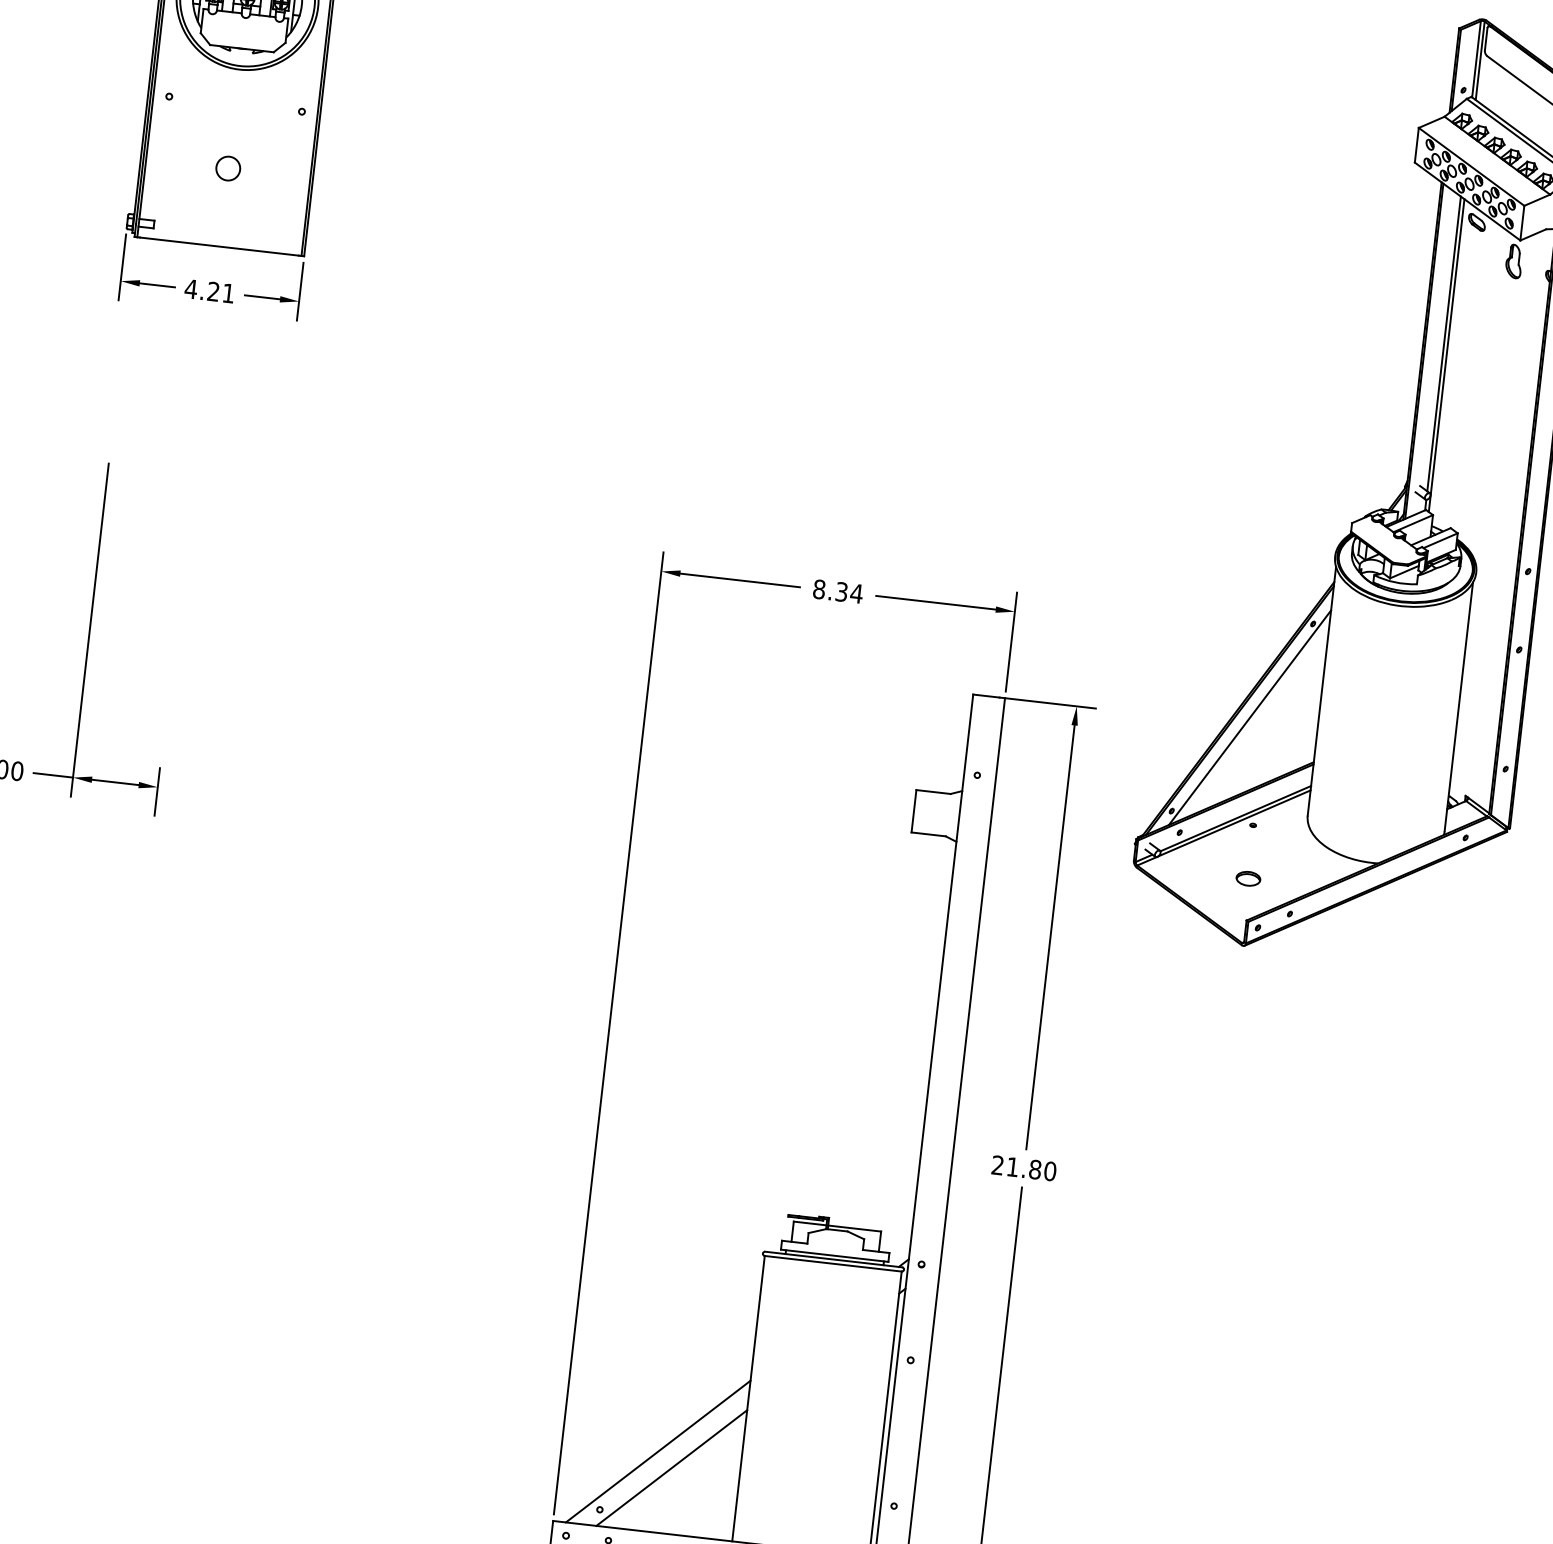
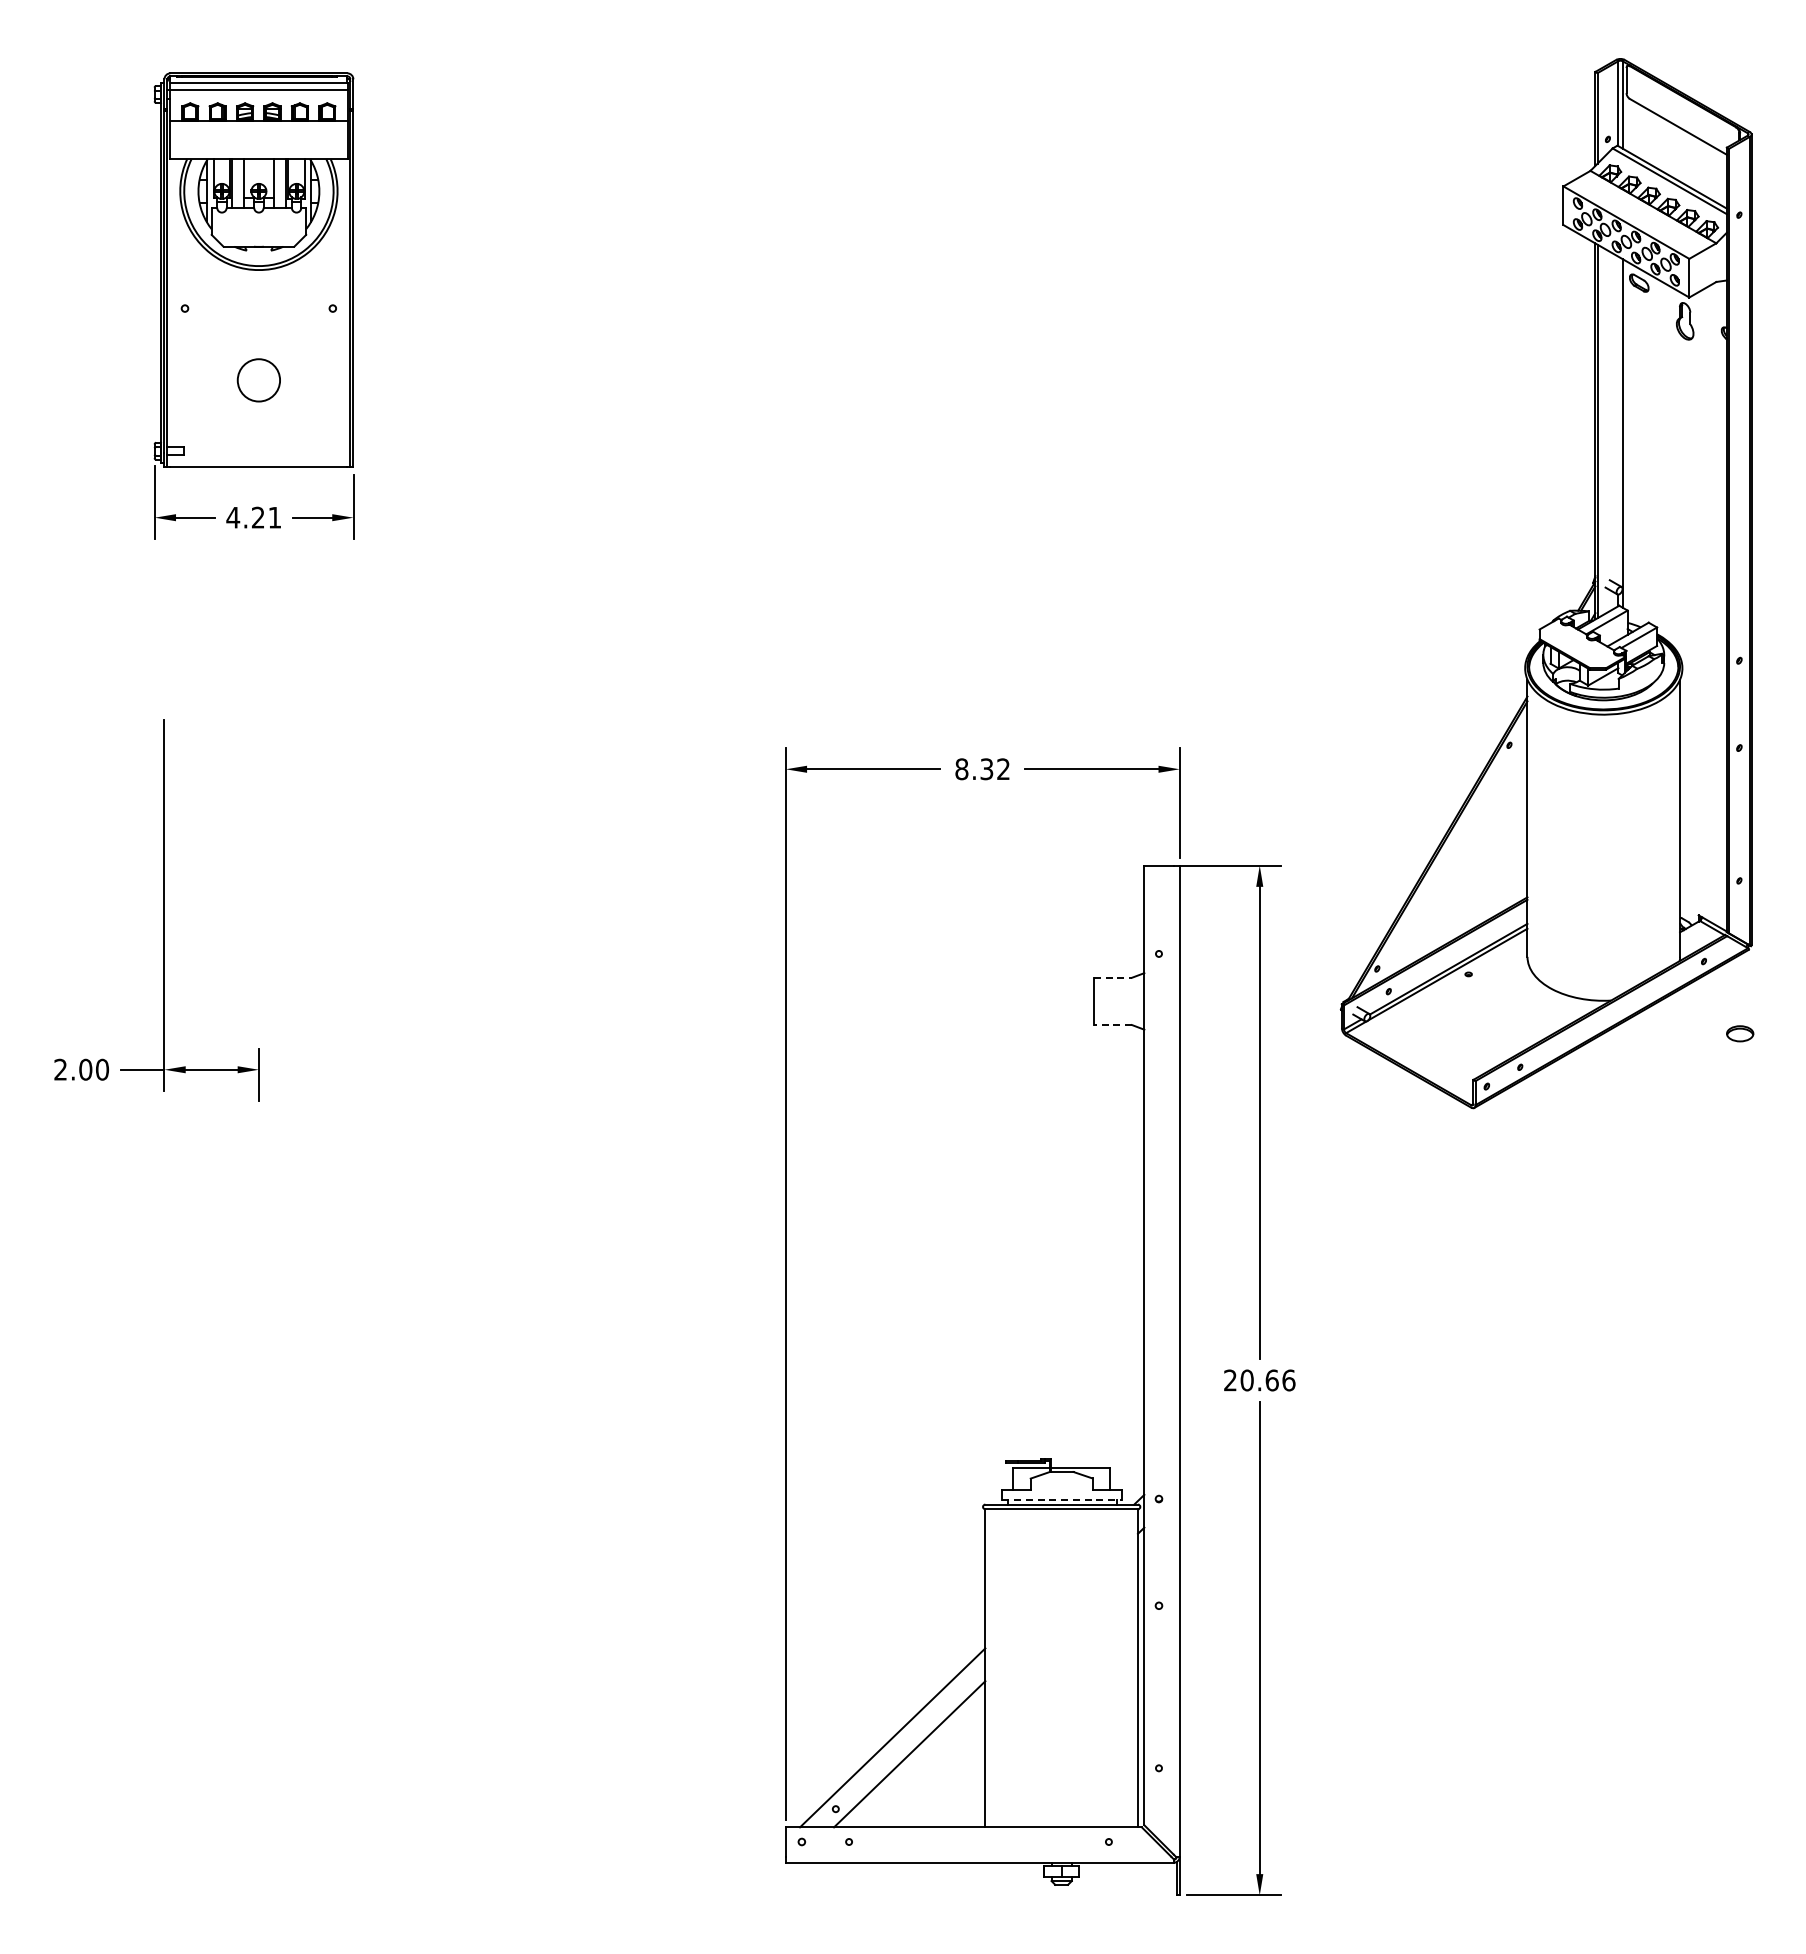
circle: (227, 168) -> (258, 380), size x1.6
line: (1444, 343) -> (1618, 420), removed
text: (856, 593) -> (1003, 768), 8.34 -> 8.32
line: (1249, 717) -> (1451, 856), removed
line: (934, 791) -> (1113, 977), solid -> dashed
line: (928, 834) -> (1112, 1025), solid -> dashed
part: (1248, 878) -> (1740, 1033), moved
text: (1031, 1169) -> (1267, 1380), 21.80 -> 20.66
line: (834, 1255) -> (1062, 1500), solid -> dashed

